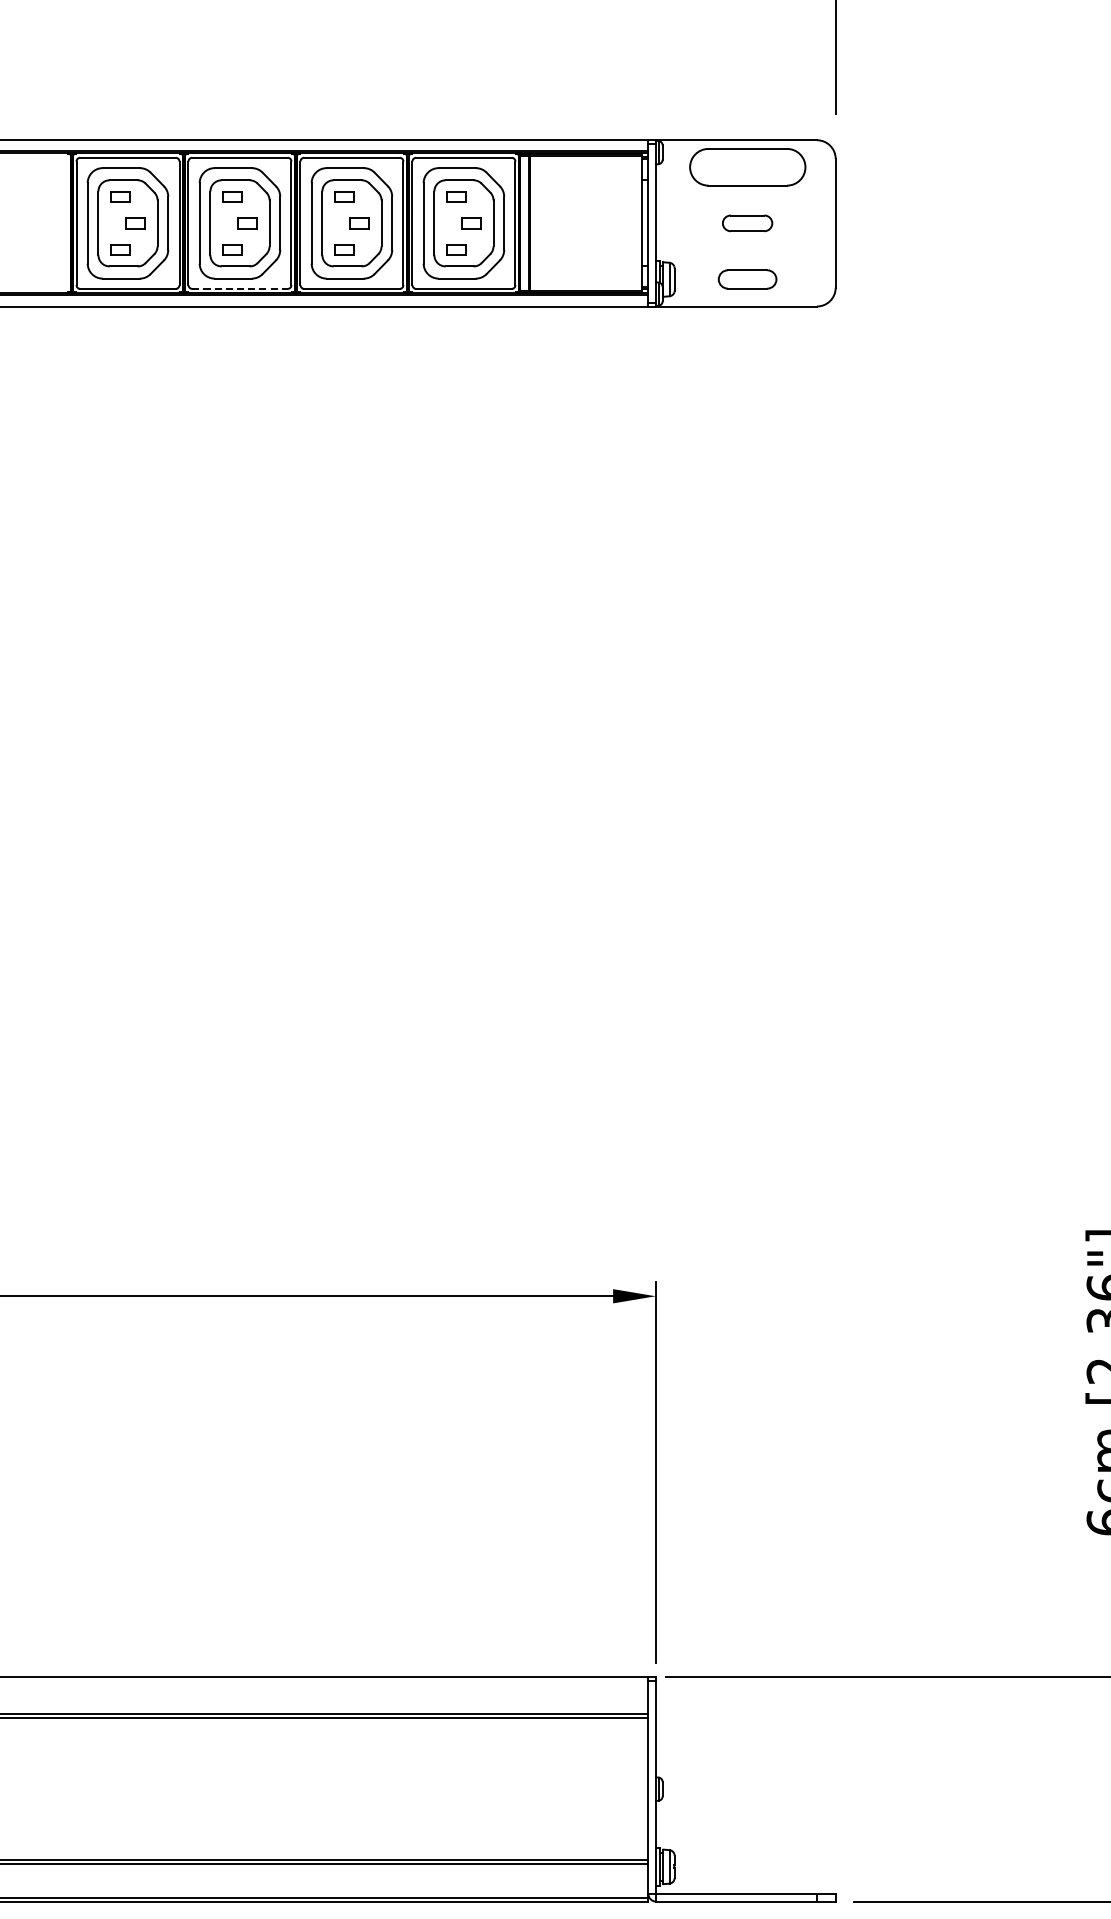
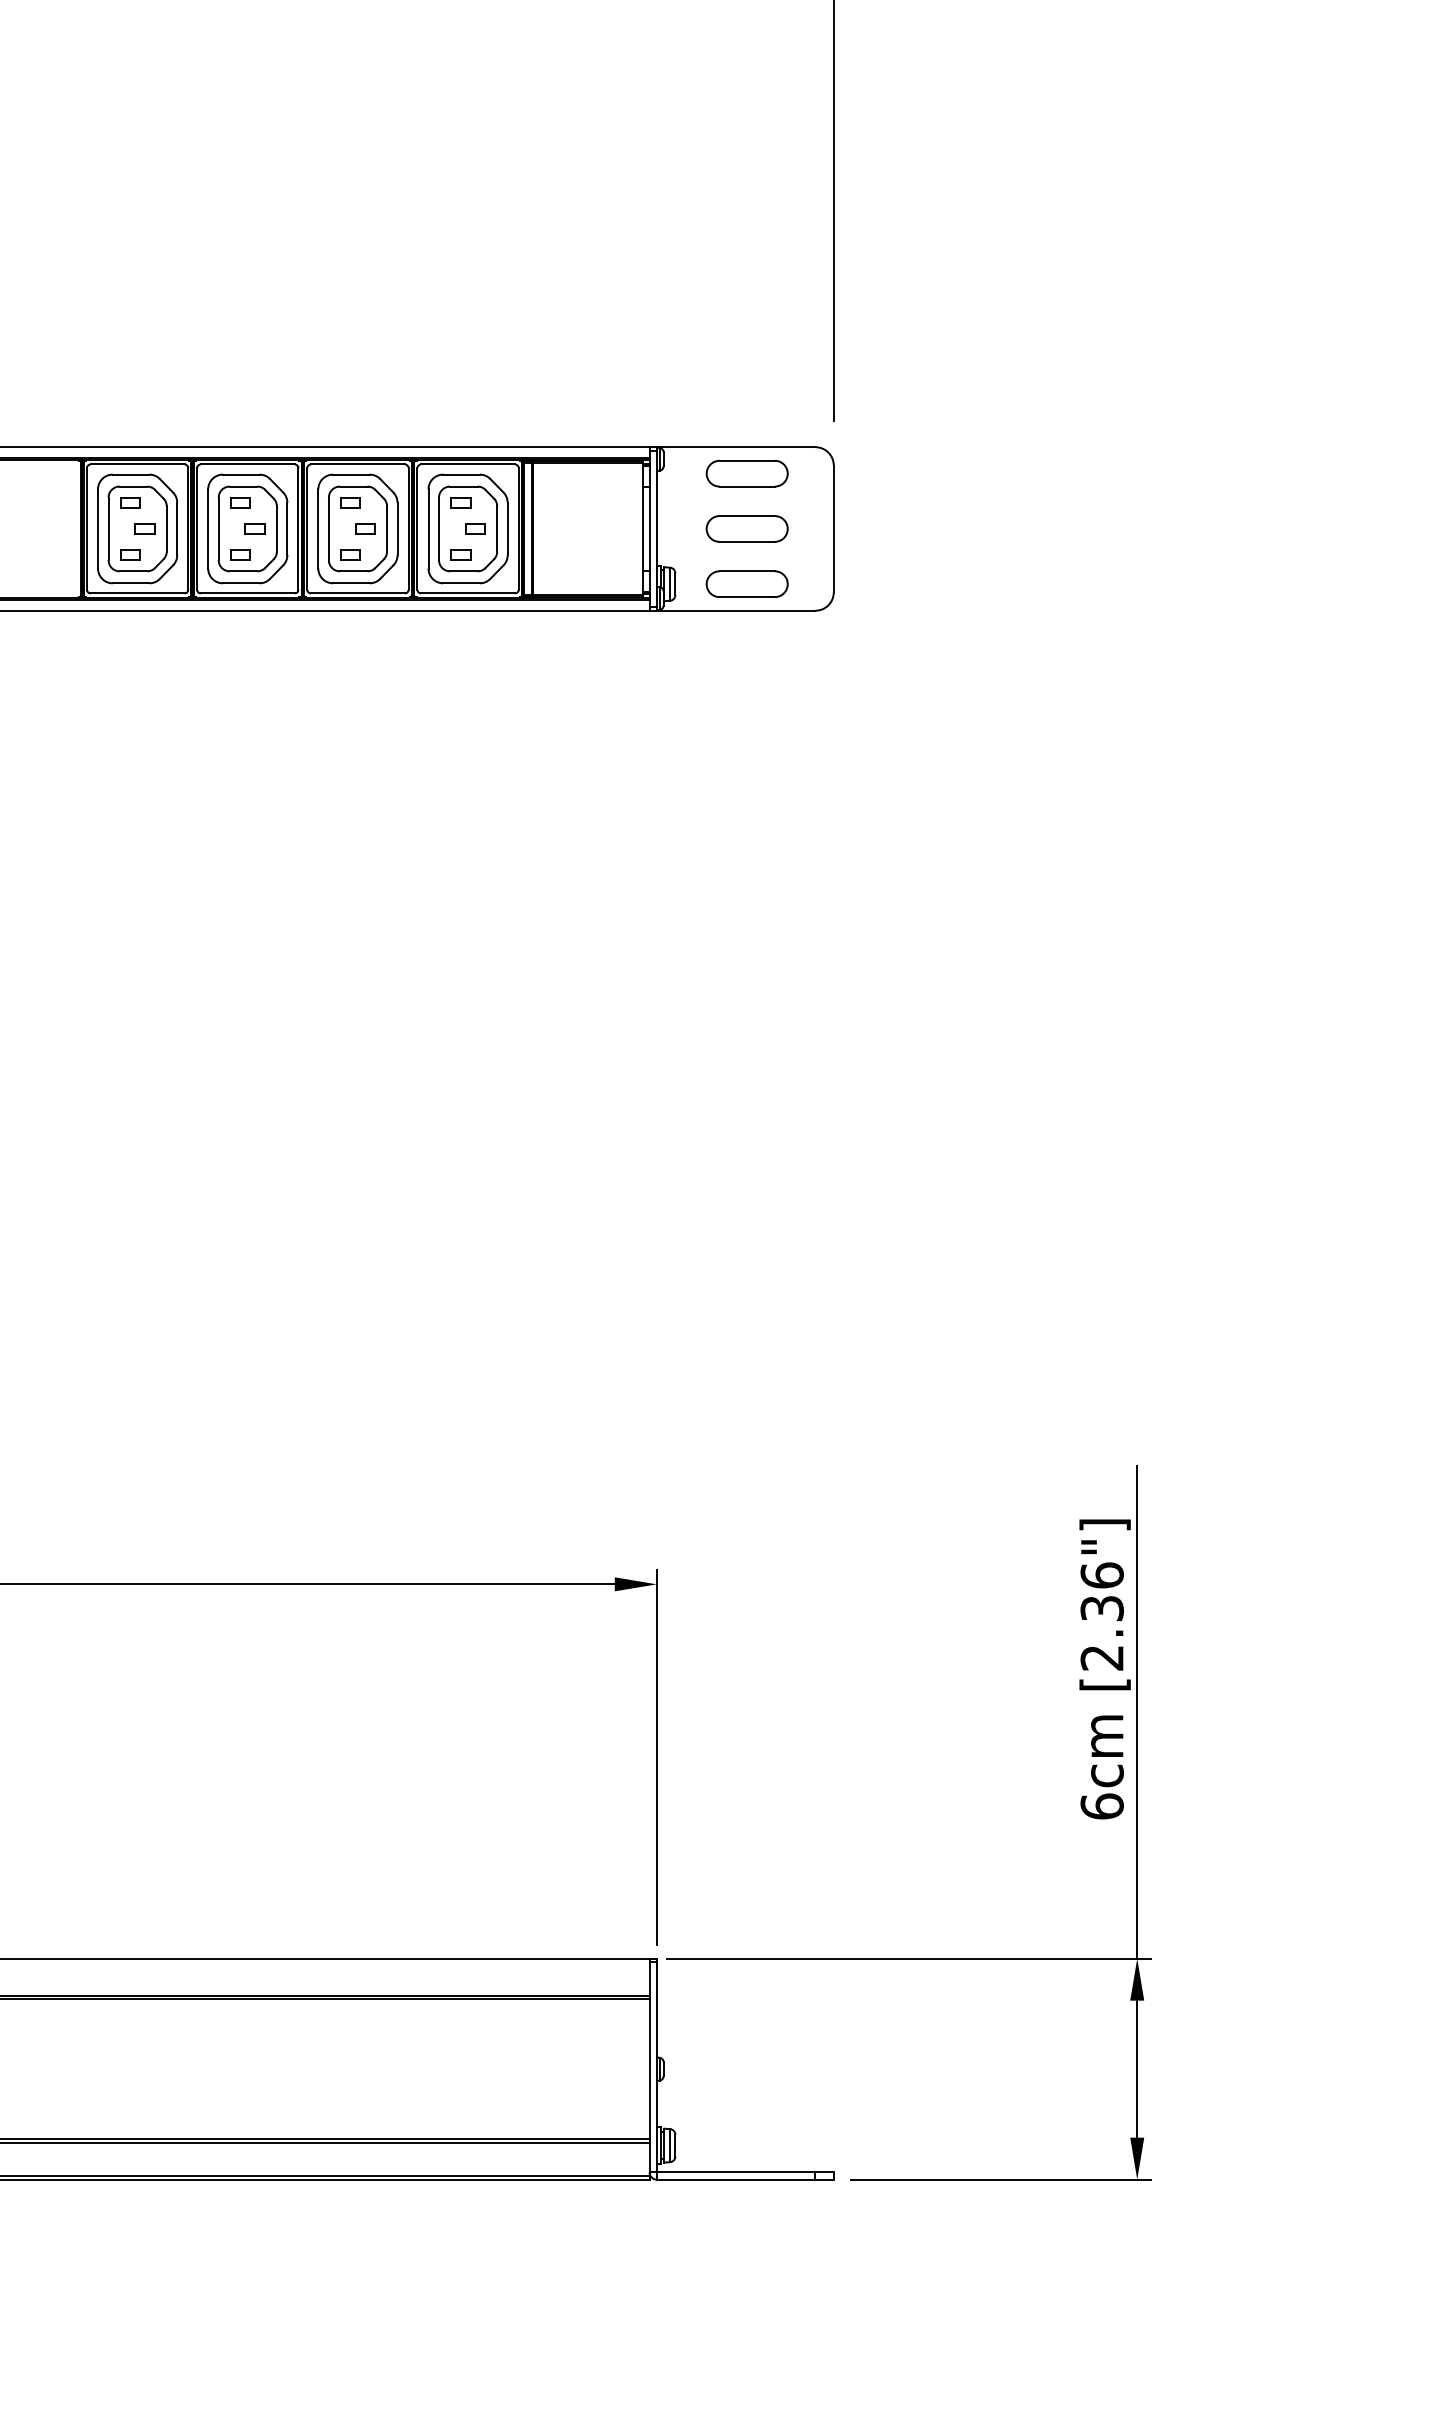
part: (746, 166) -> (746, 473), size x0.71
part: (746, 222) -> (746, 528), size x1.67
part: (746, 278) -> (746, 583), size x1.43
line: (239, 288) -> (247, 593), dashed -> solid

